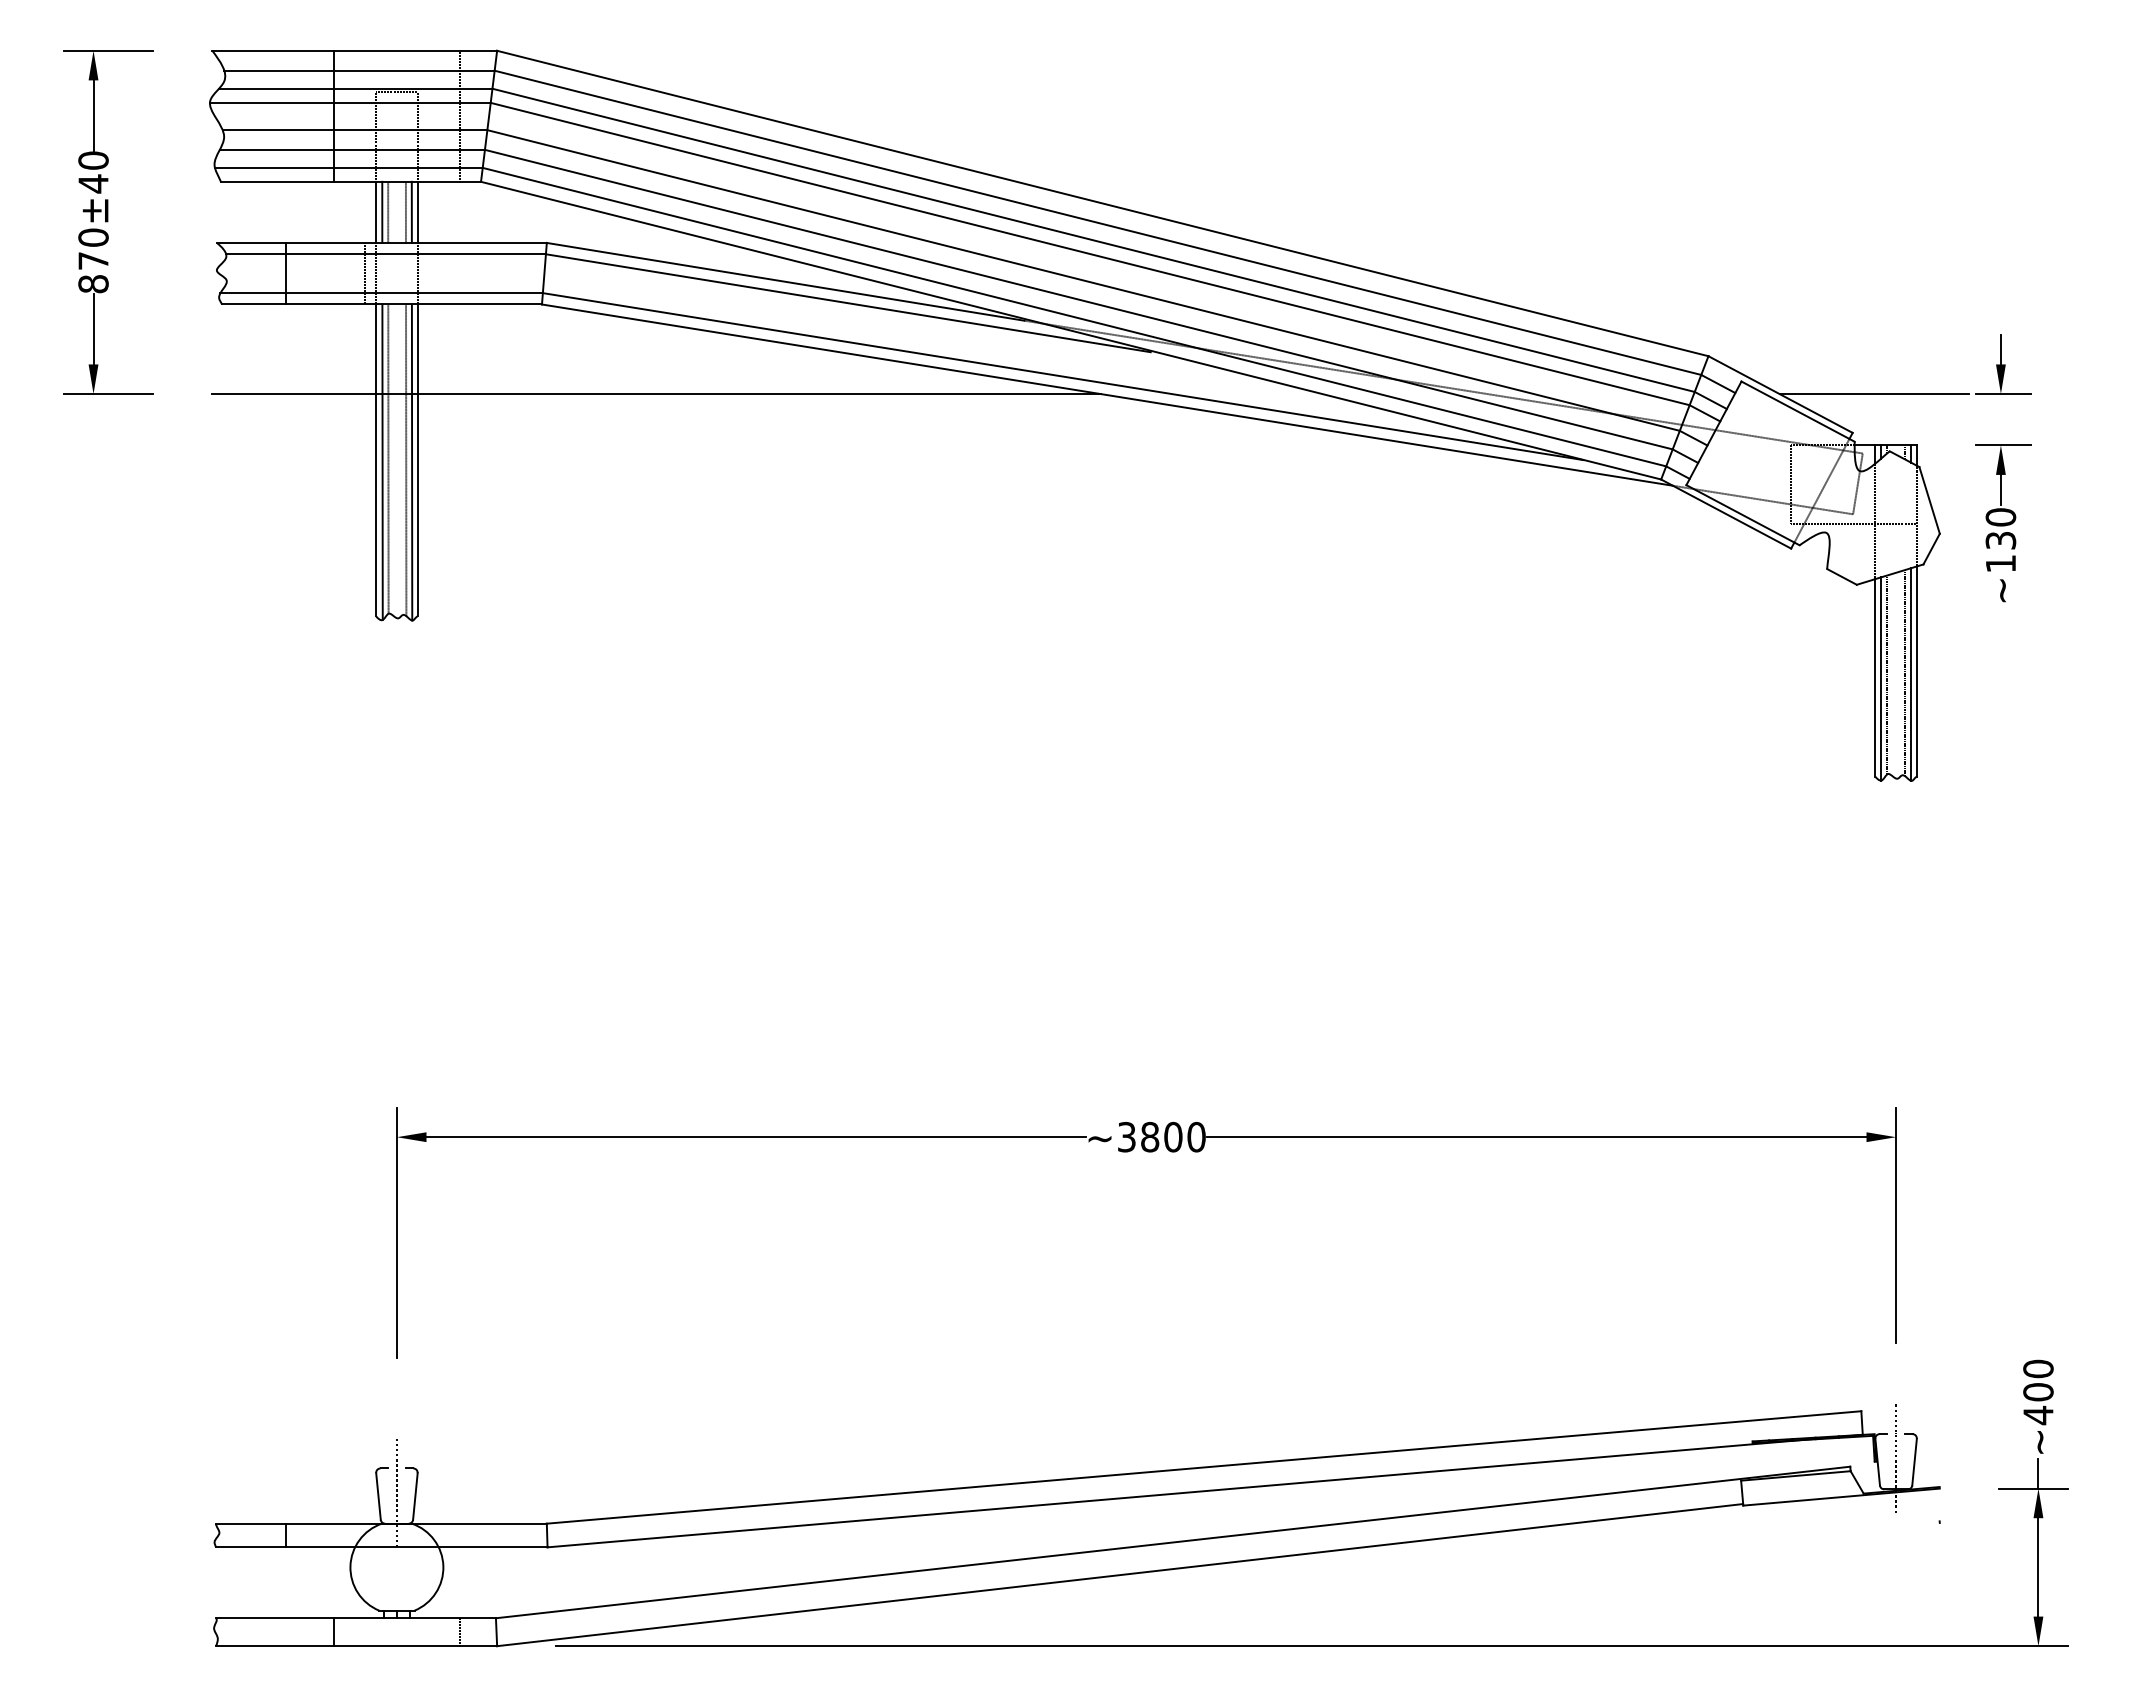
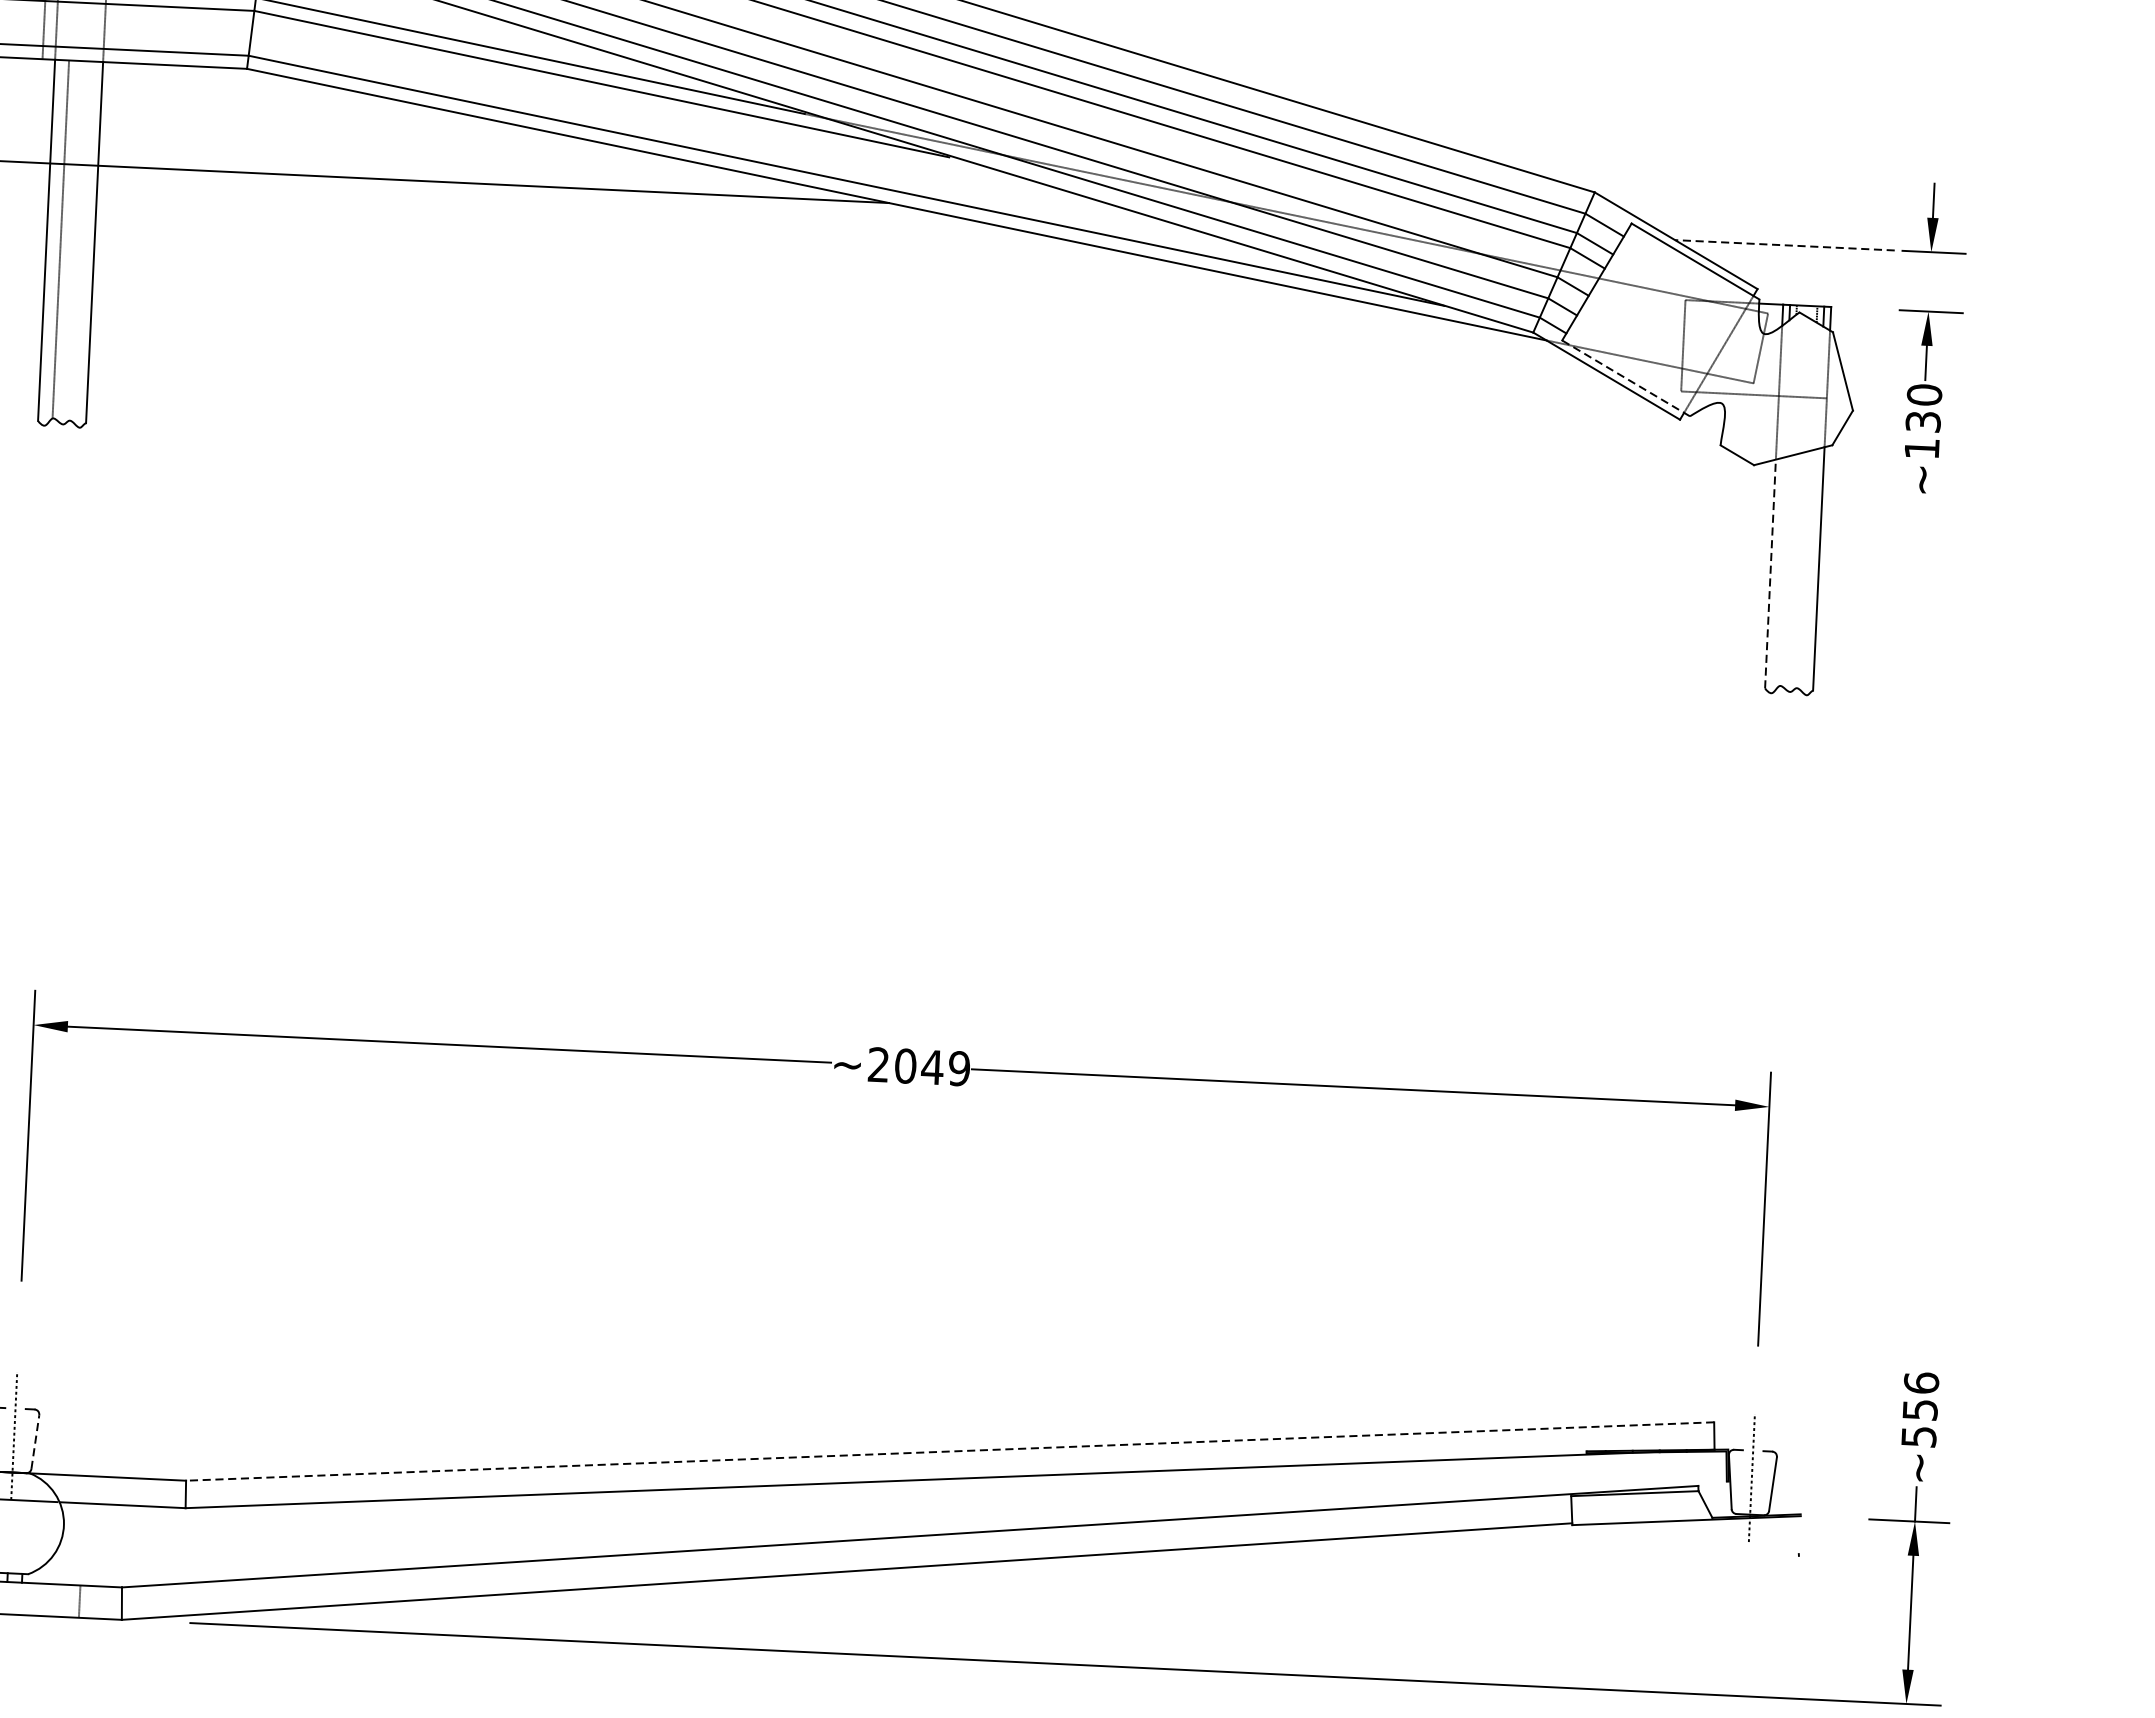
line: (1874, 394) -> (1784, 245), solid -> dashed
line: (406, 460) -> (81, 242), removed
line: (382, 461) -> (53, 241), removed
line: (411, 462) -> (87, 244), removed
line: (1742, 514) -> (1625, 377), solid -> dashed
line: (1904, 673) -> (1804, 570), removed
line: (1887, 674) -> (1784, 570), removed
line: (1910, 674) -> (1811, 571), removed
line: (1875, 677) -> (1770, 573), solid -> dashed
line: (1881, 678) -> (1777, 575), removed
text: (1161, 1136) -> (918, 1065), ~3800 -> ~2049
text: (2038, 1392) -> (1920, 1410), ~400 -> ~556
line: (1204, 1467) -> (950, 1451), solid -> dashed
line: (415, 1496) -> (35, 1442), solid -> dashed

